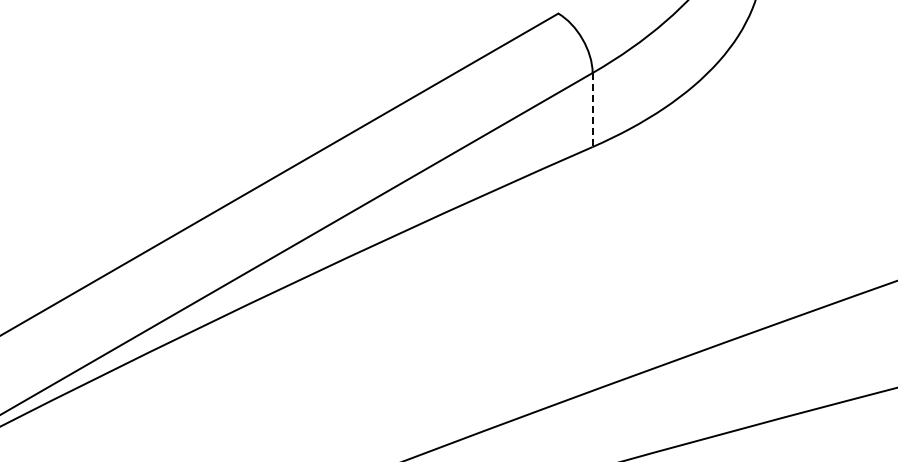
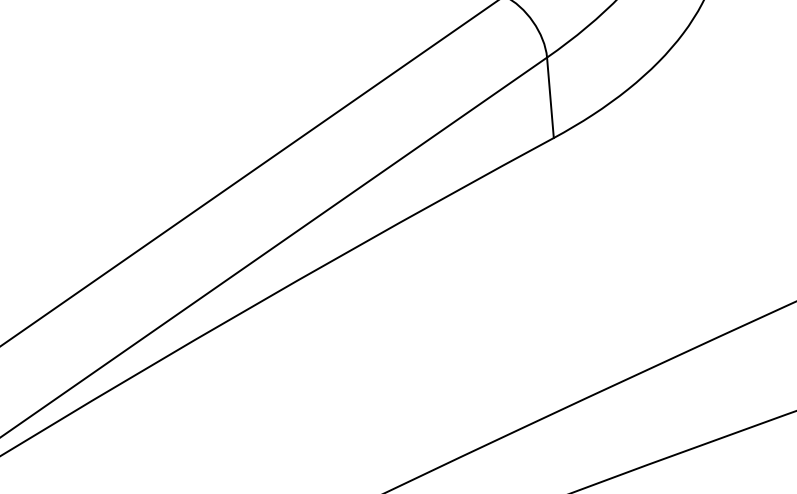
line: (592, 110) -> (550, 98), dashed -> solid

